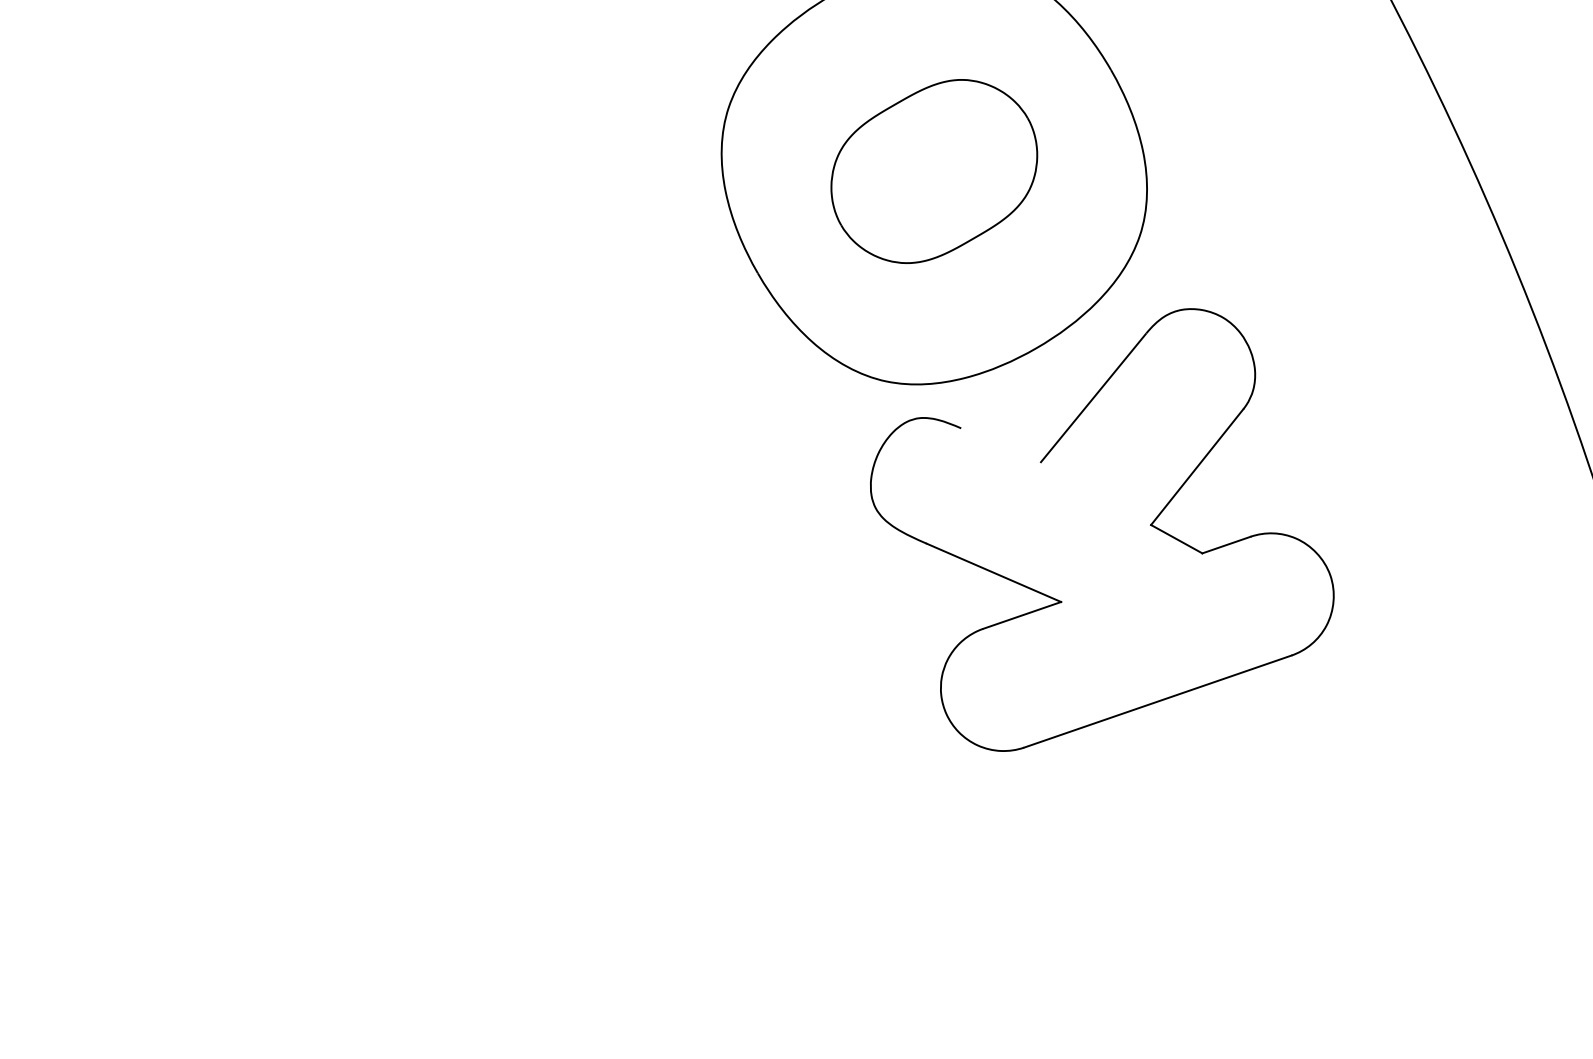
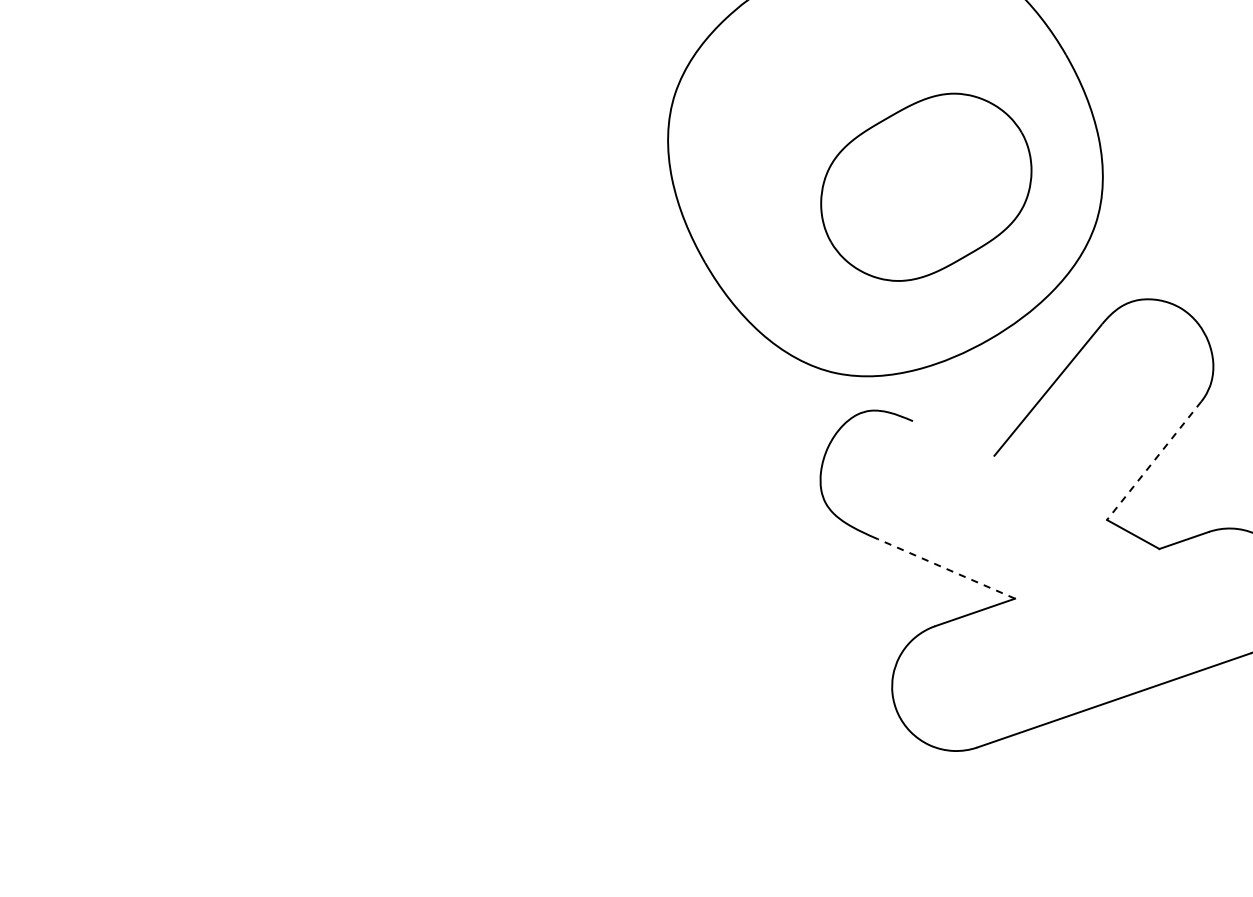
part: (934, 171) -> (926, 187), moved
line: (1196, 467) -> (1153, 461), solid -> dashed
line: (993, 572) -> (945, 568), solid -> dashed

